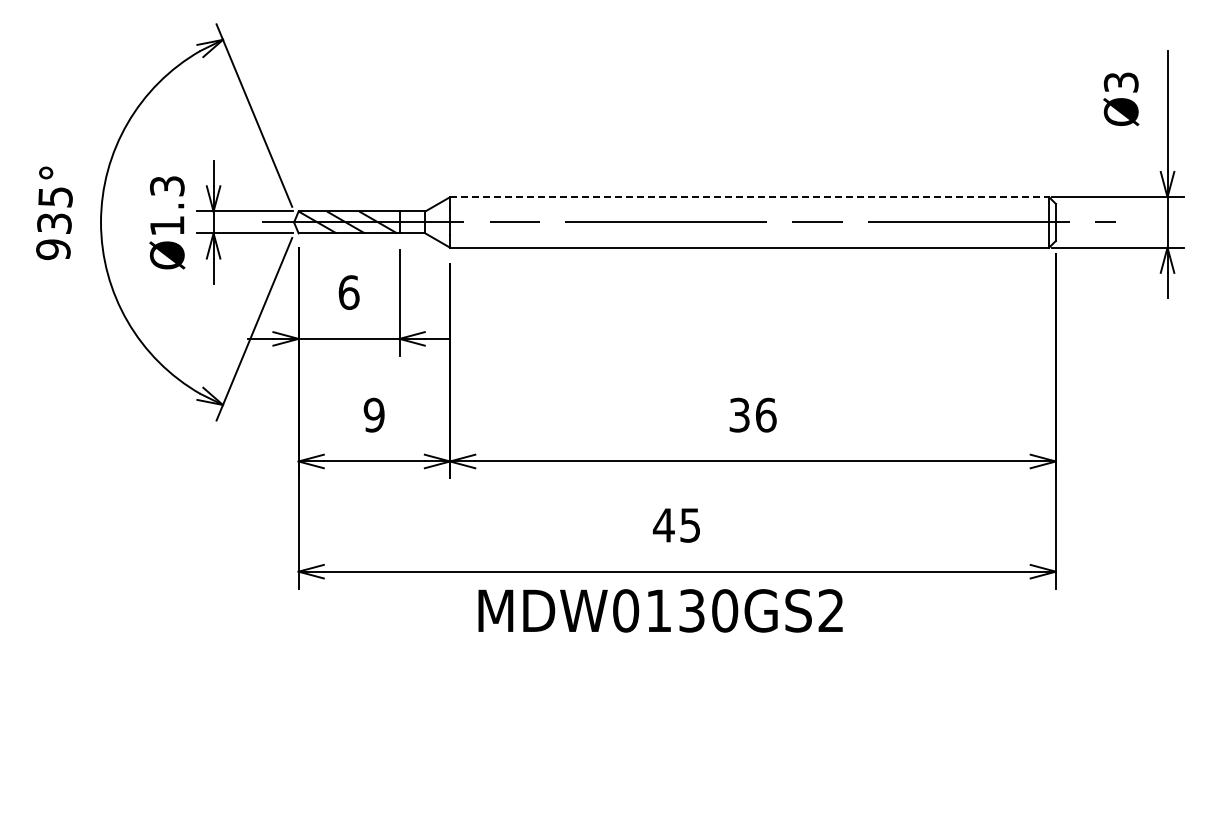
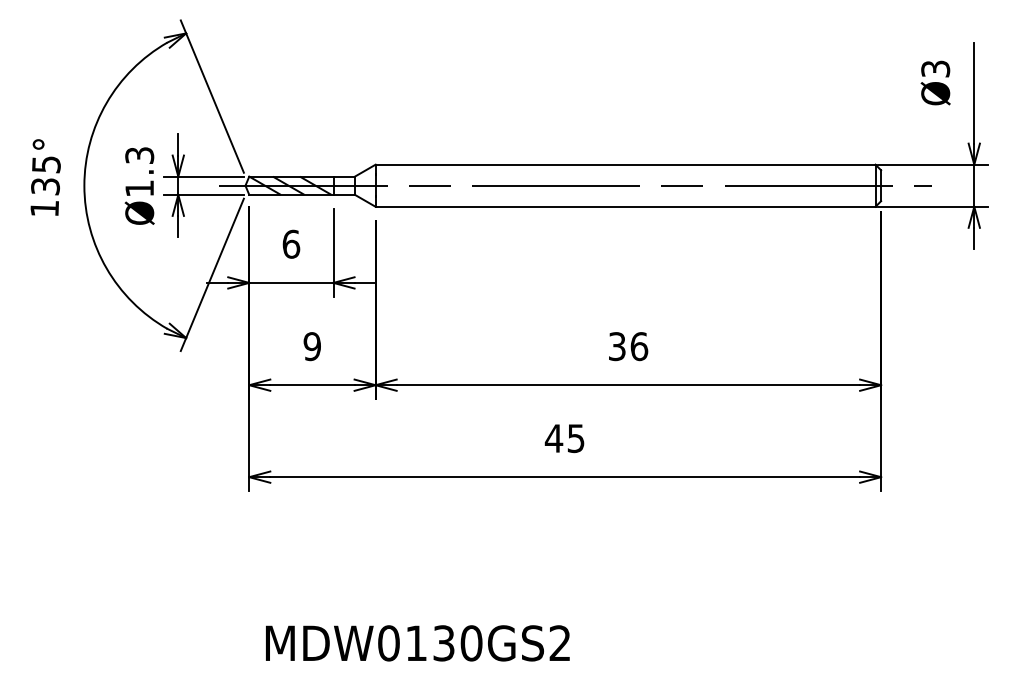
line: (749, 197) -> (625, 164), dashed -> solid
text: (53, 249) -> (44, 208), 935° -> 135°
text: (660, 610) -> (417, 643), moved

